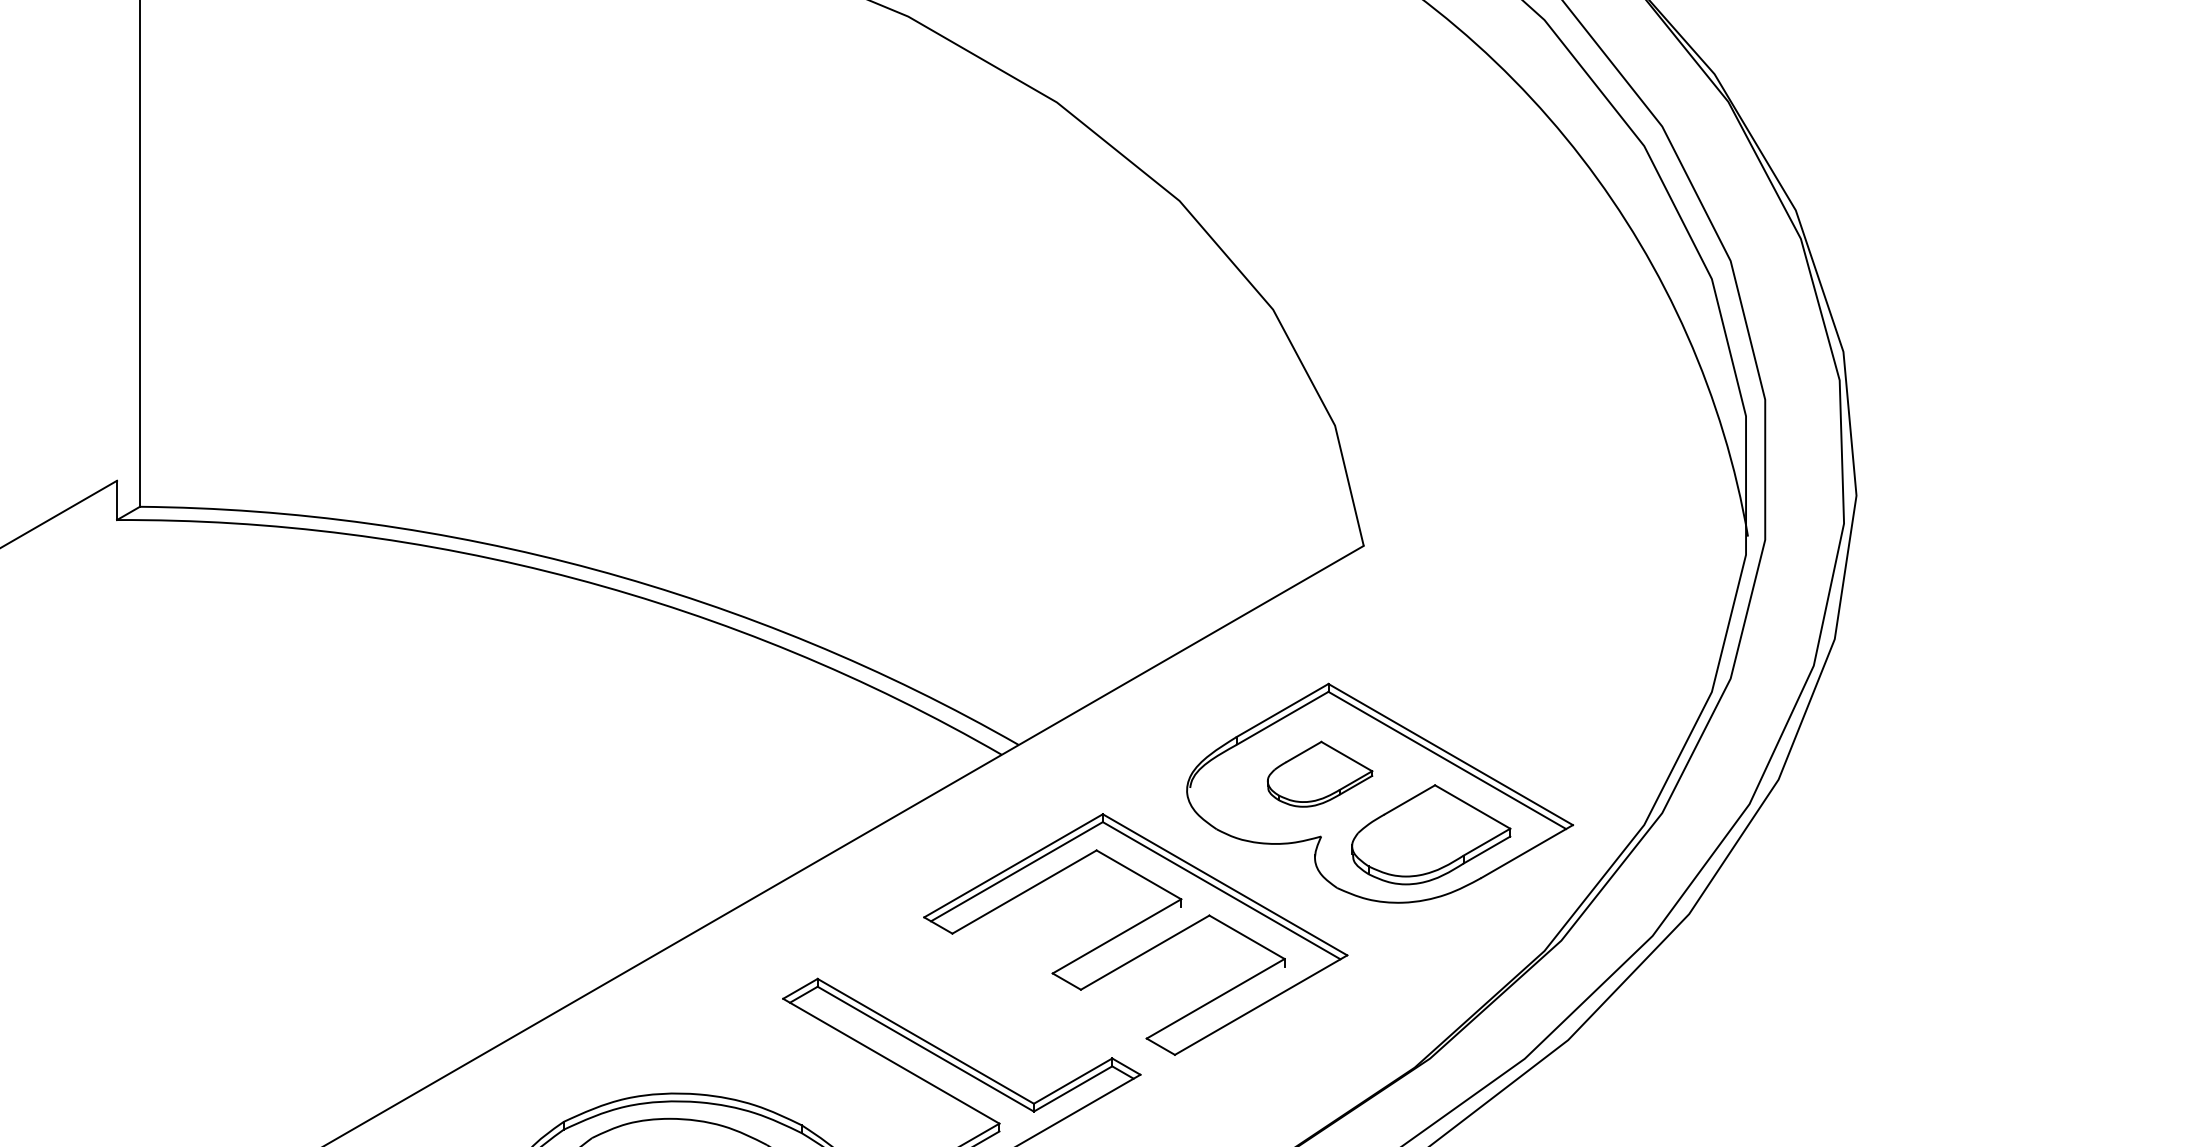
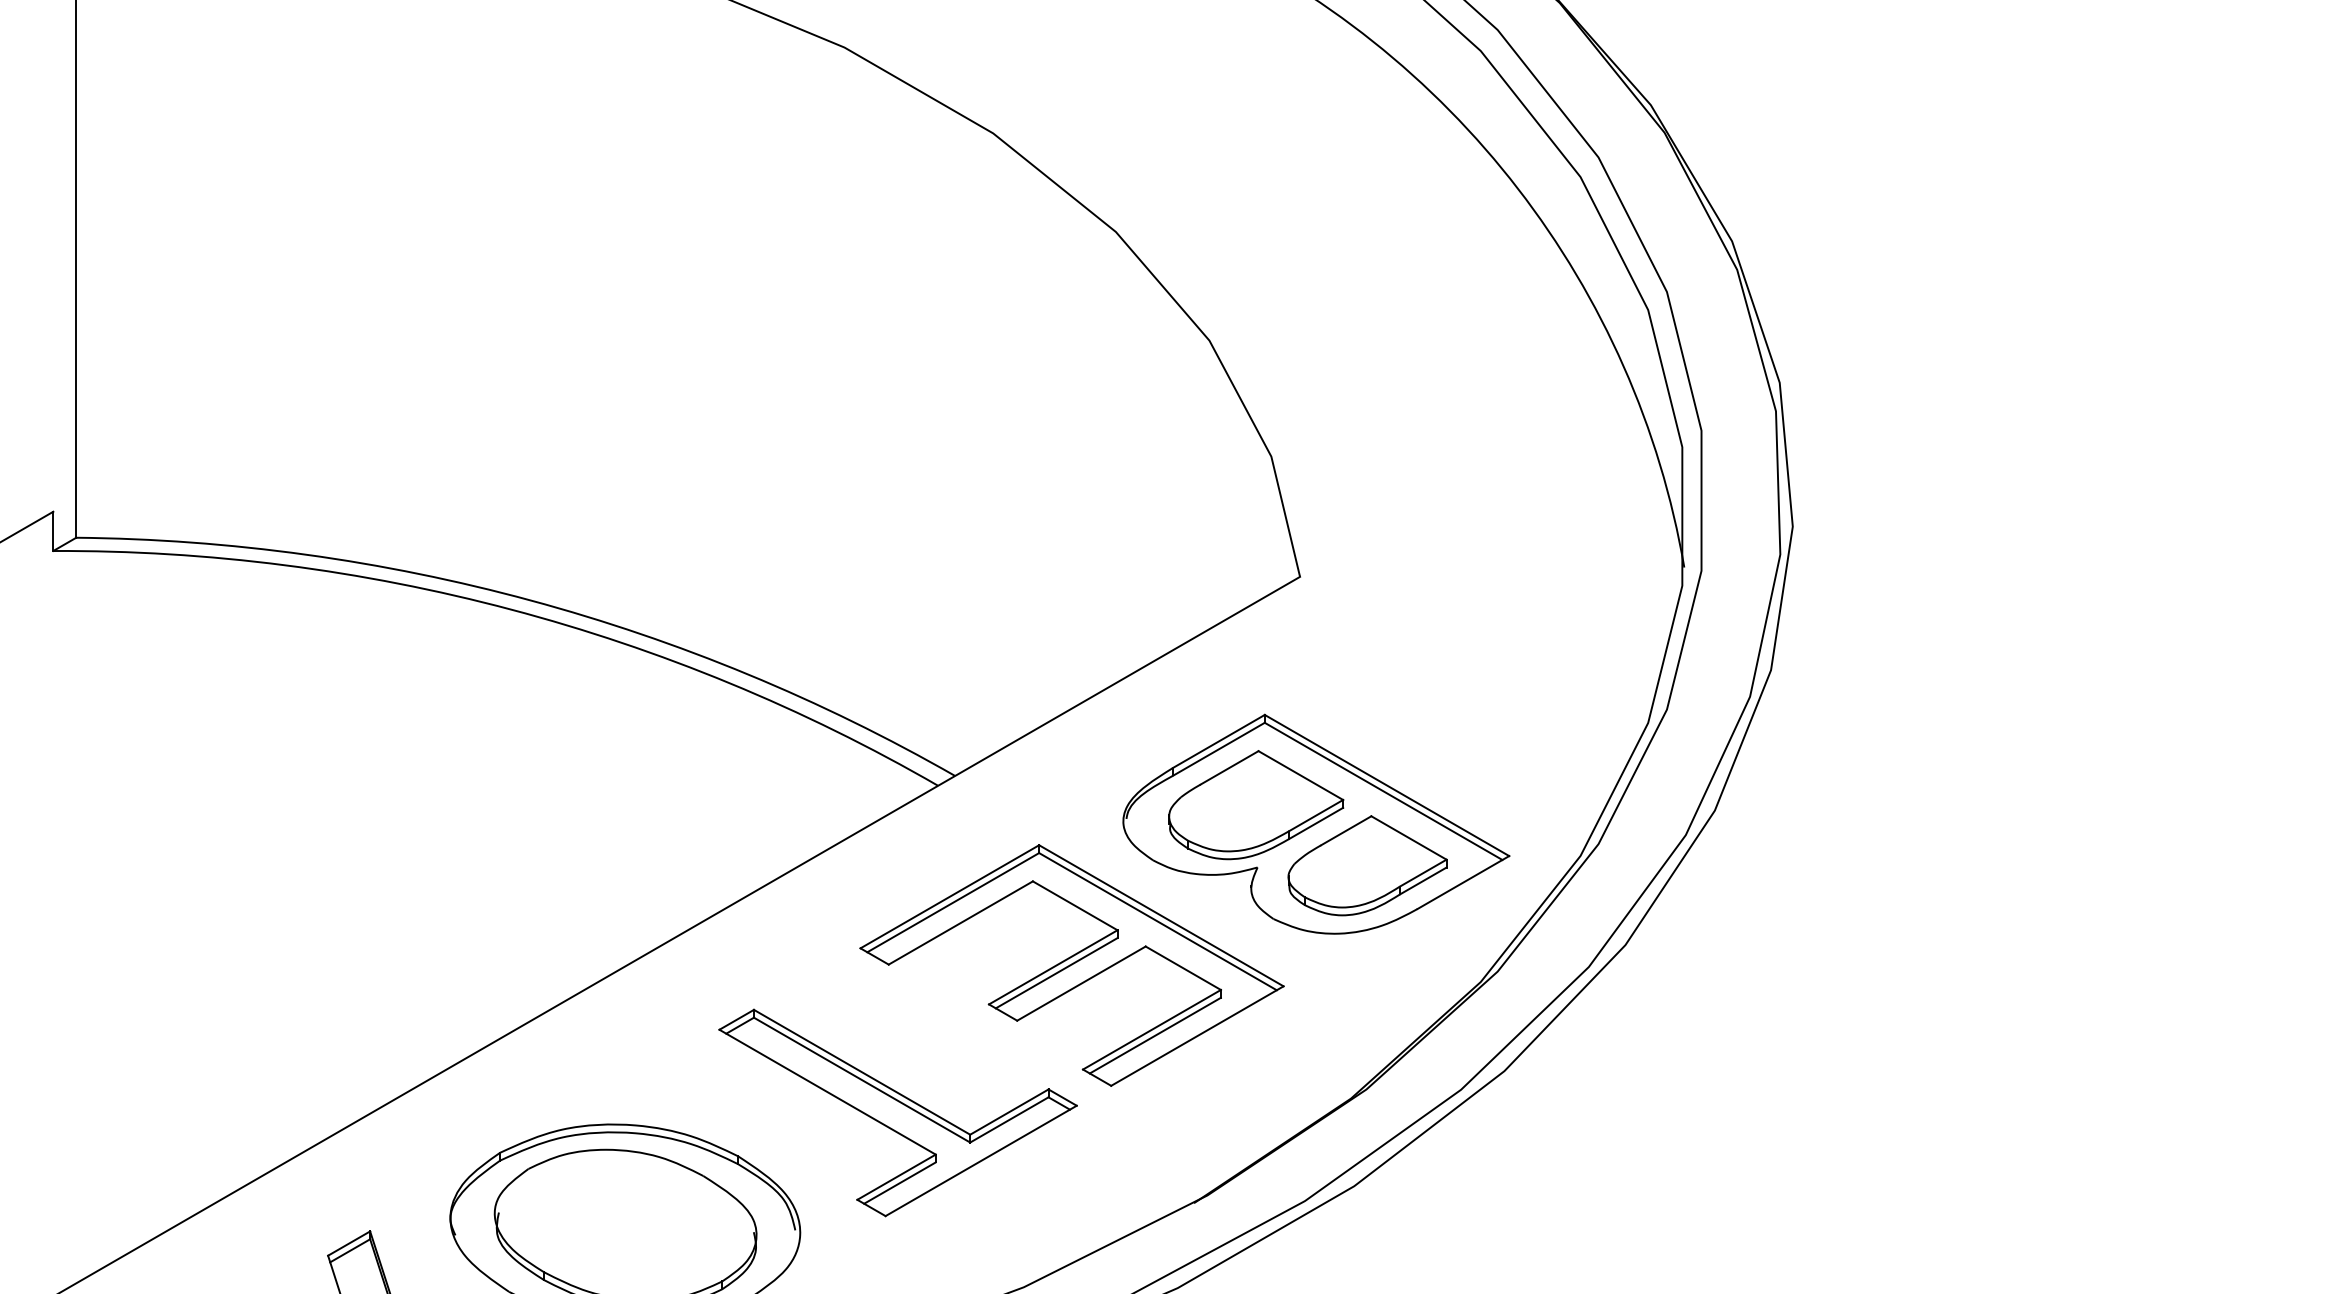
part: (1320, 774) -> (1256, 805), size x1.67
line: (1120, 942) -> (1056, 973), added
line: (1218, 1004) -> (1154, 1035), added

